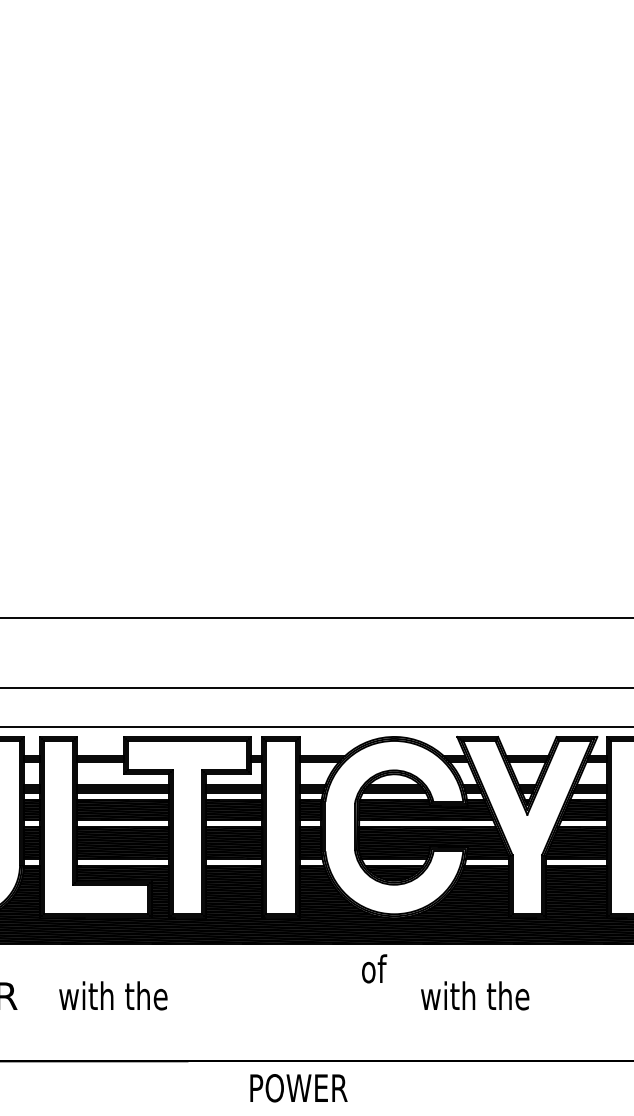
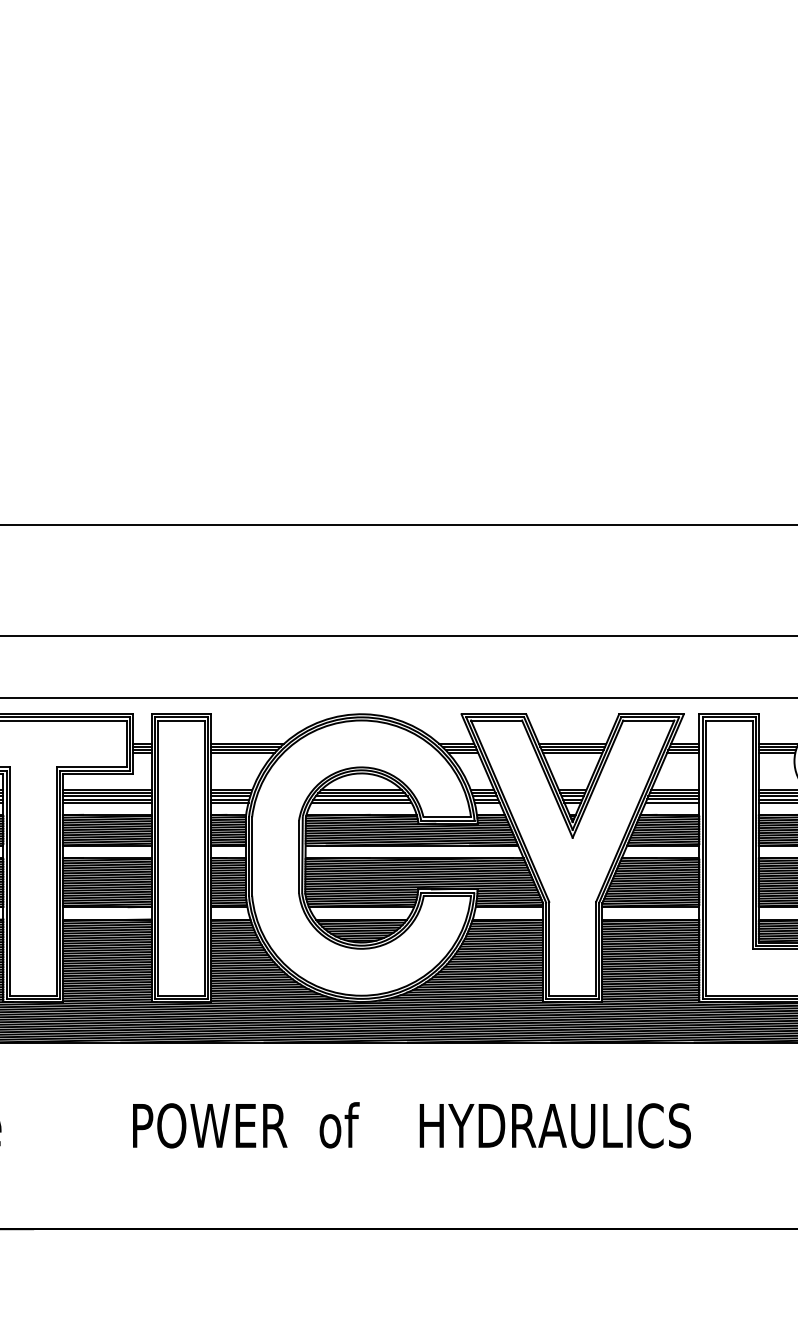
text: (374, 968) -> (339, 1124), moved
text: (511, 995) -> (547, 1124), with the -> HYDRAULICS
text: (298, 1088) -> (209, 1126), moved

